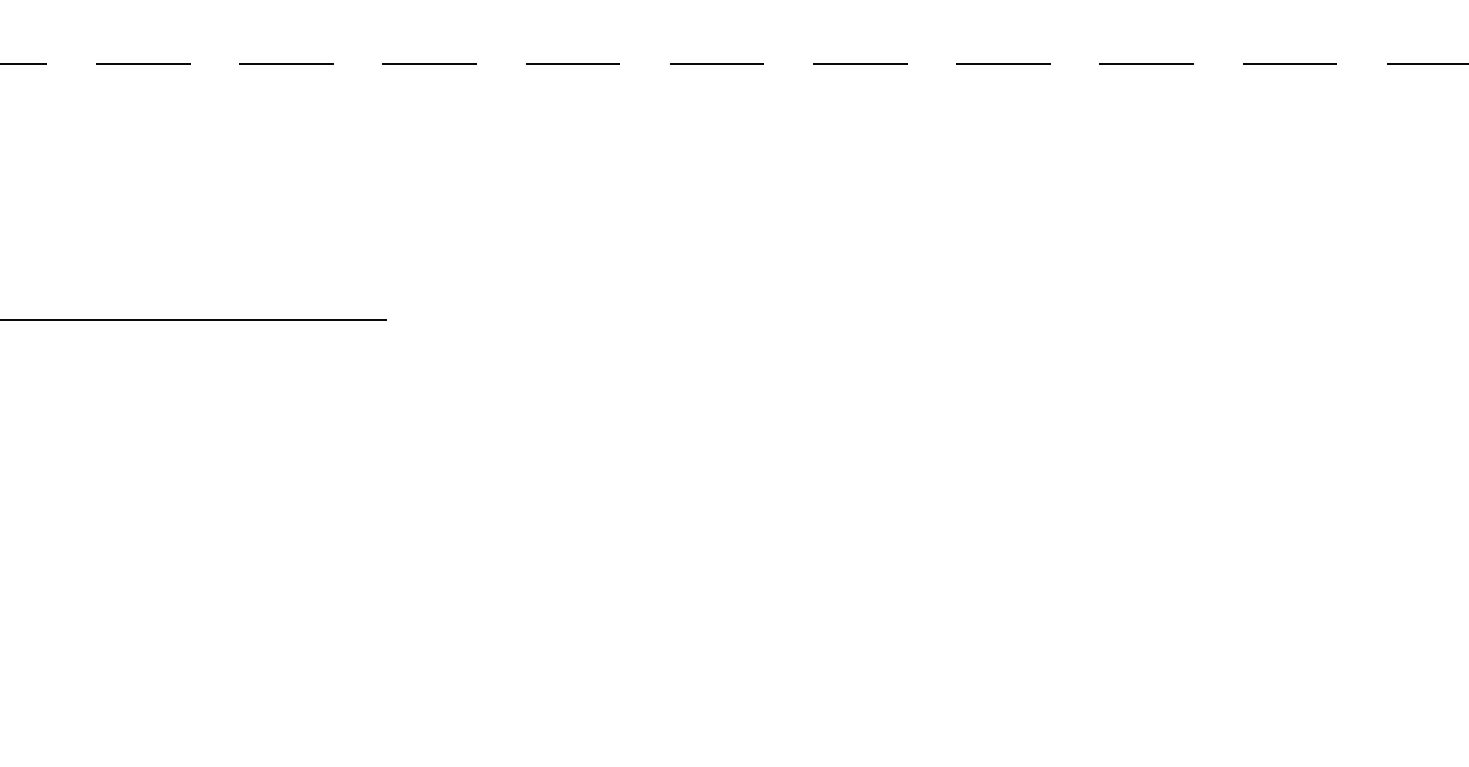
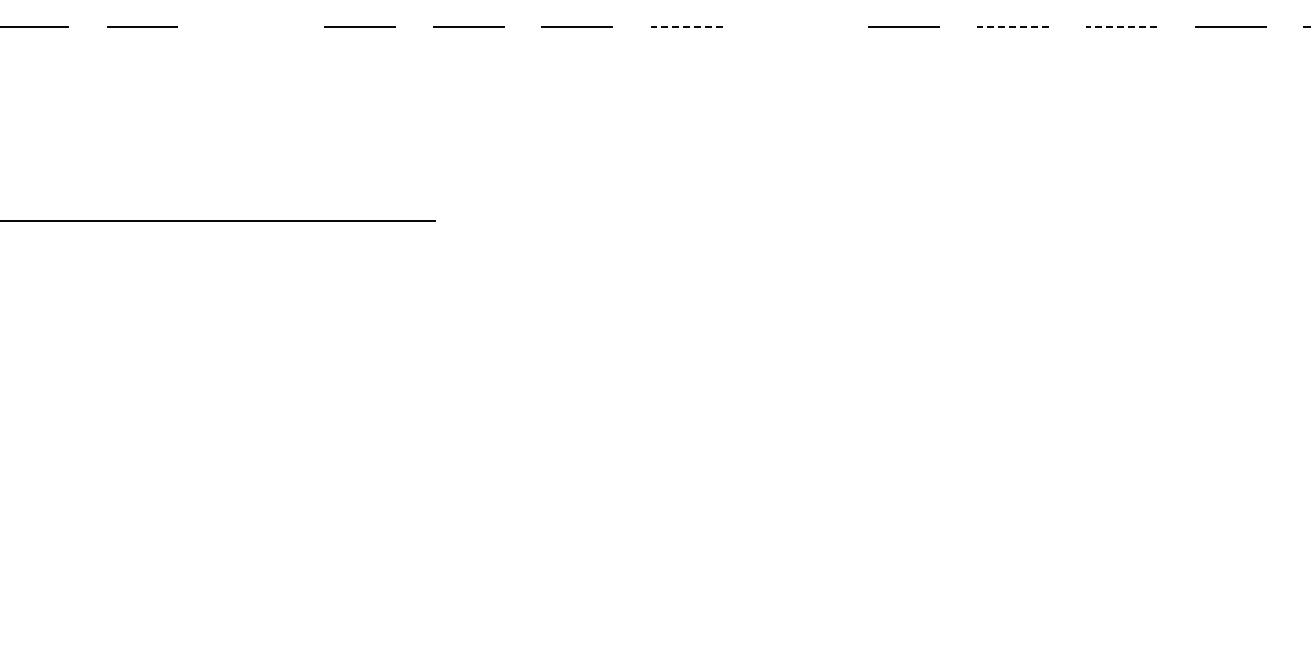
line: (143, 63) -> (251, 26), removed
line: (716, 63) -> (686, 26), solid -> dashed
line: (860, 63) -> (795, 26), removed
line: (1146, 63) -> (1012, 26), solid -> dashed
line: (1289, 63) -> (1121, 26), solid -> dashed

